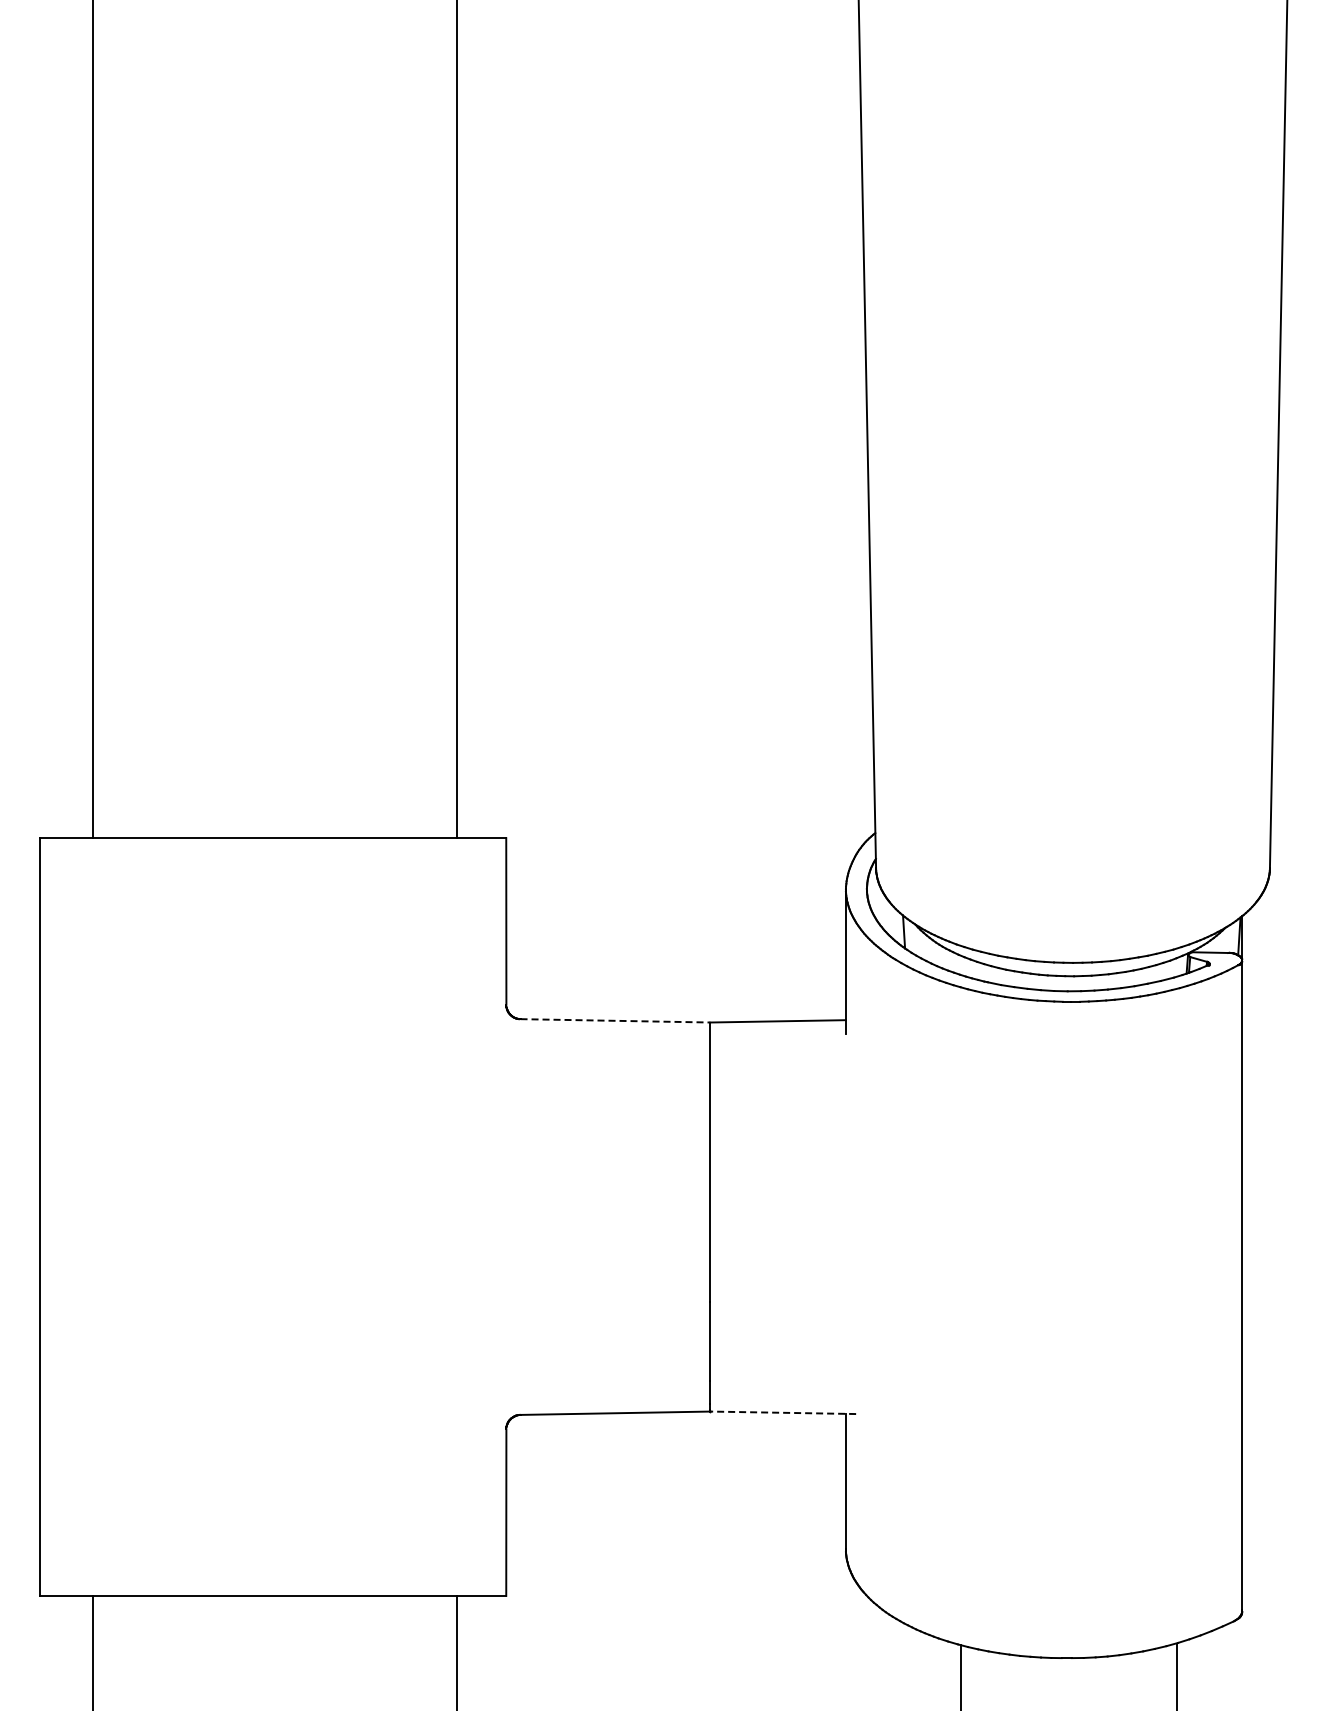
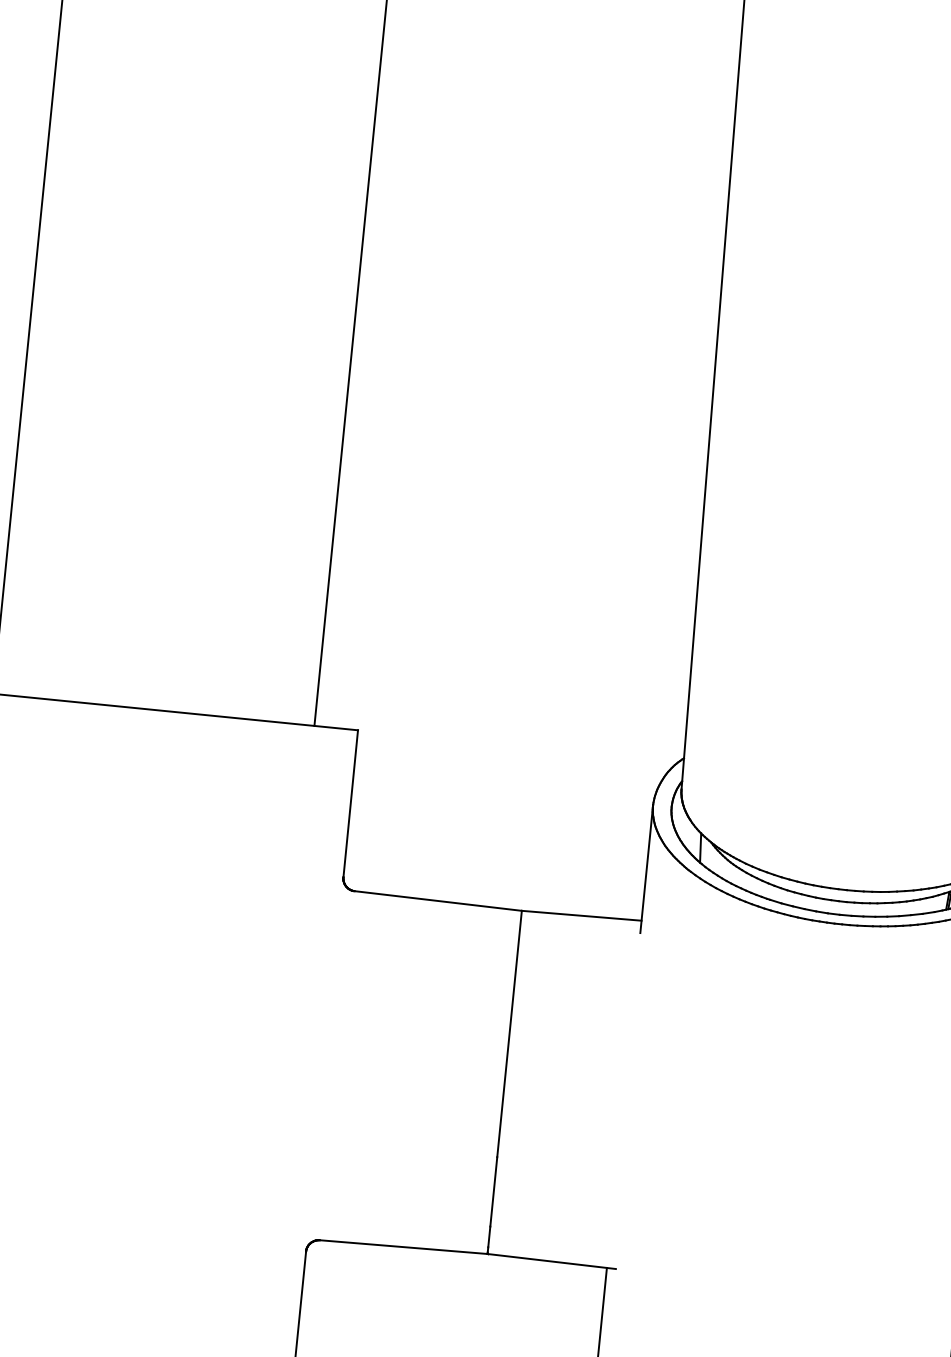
line: (615, 1020) -> (438, 900), dashed -> solid
line: (783, 1412) -> (551, 1261), dashed -> solid

